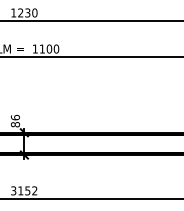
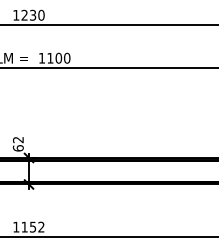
text: (14, 120) -> (17, 143), 86 -> 62
text: (13, 190) -> (16, 226), 3152 -> 1152

